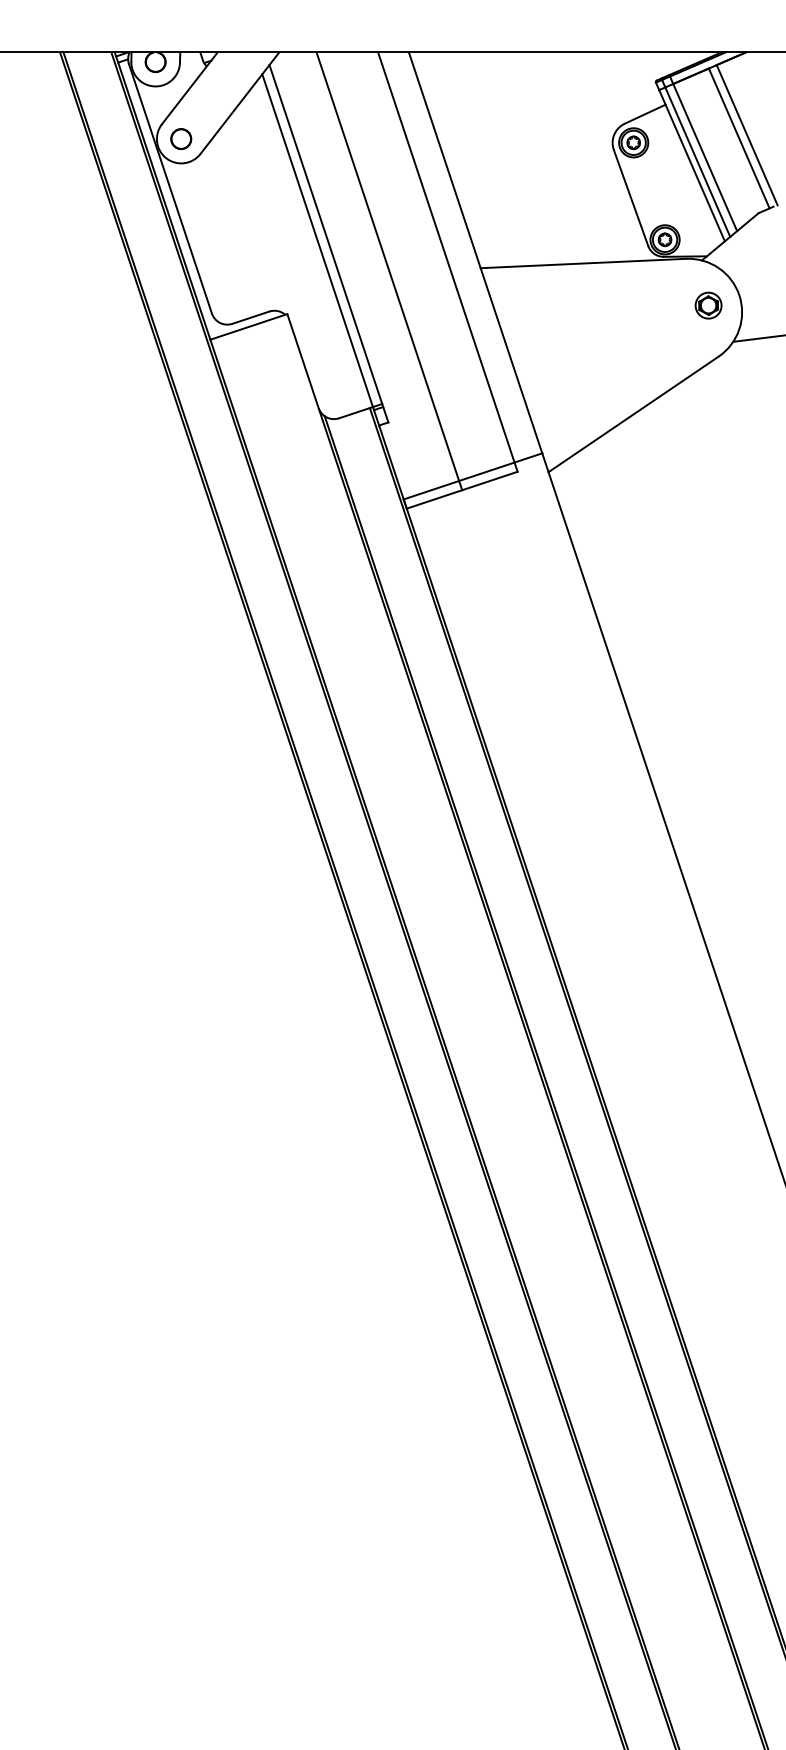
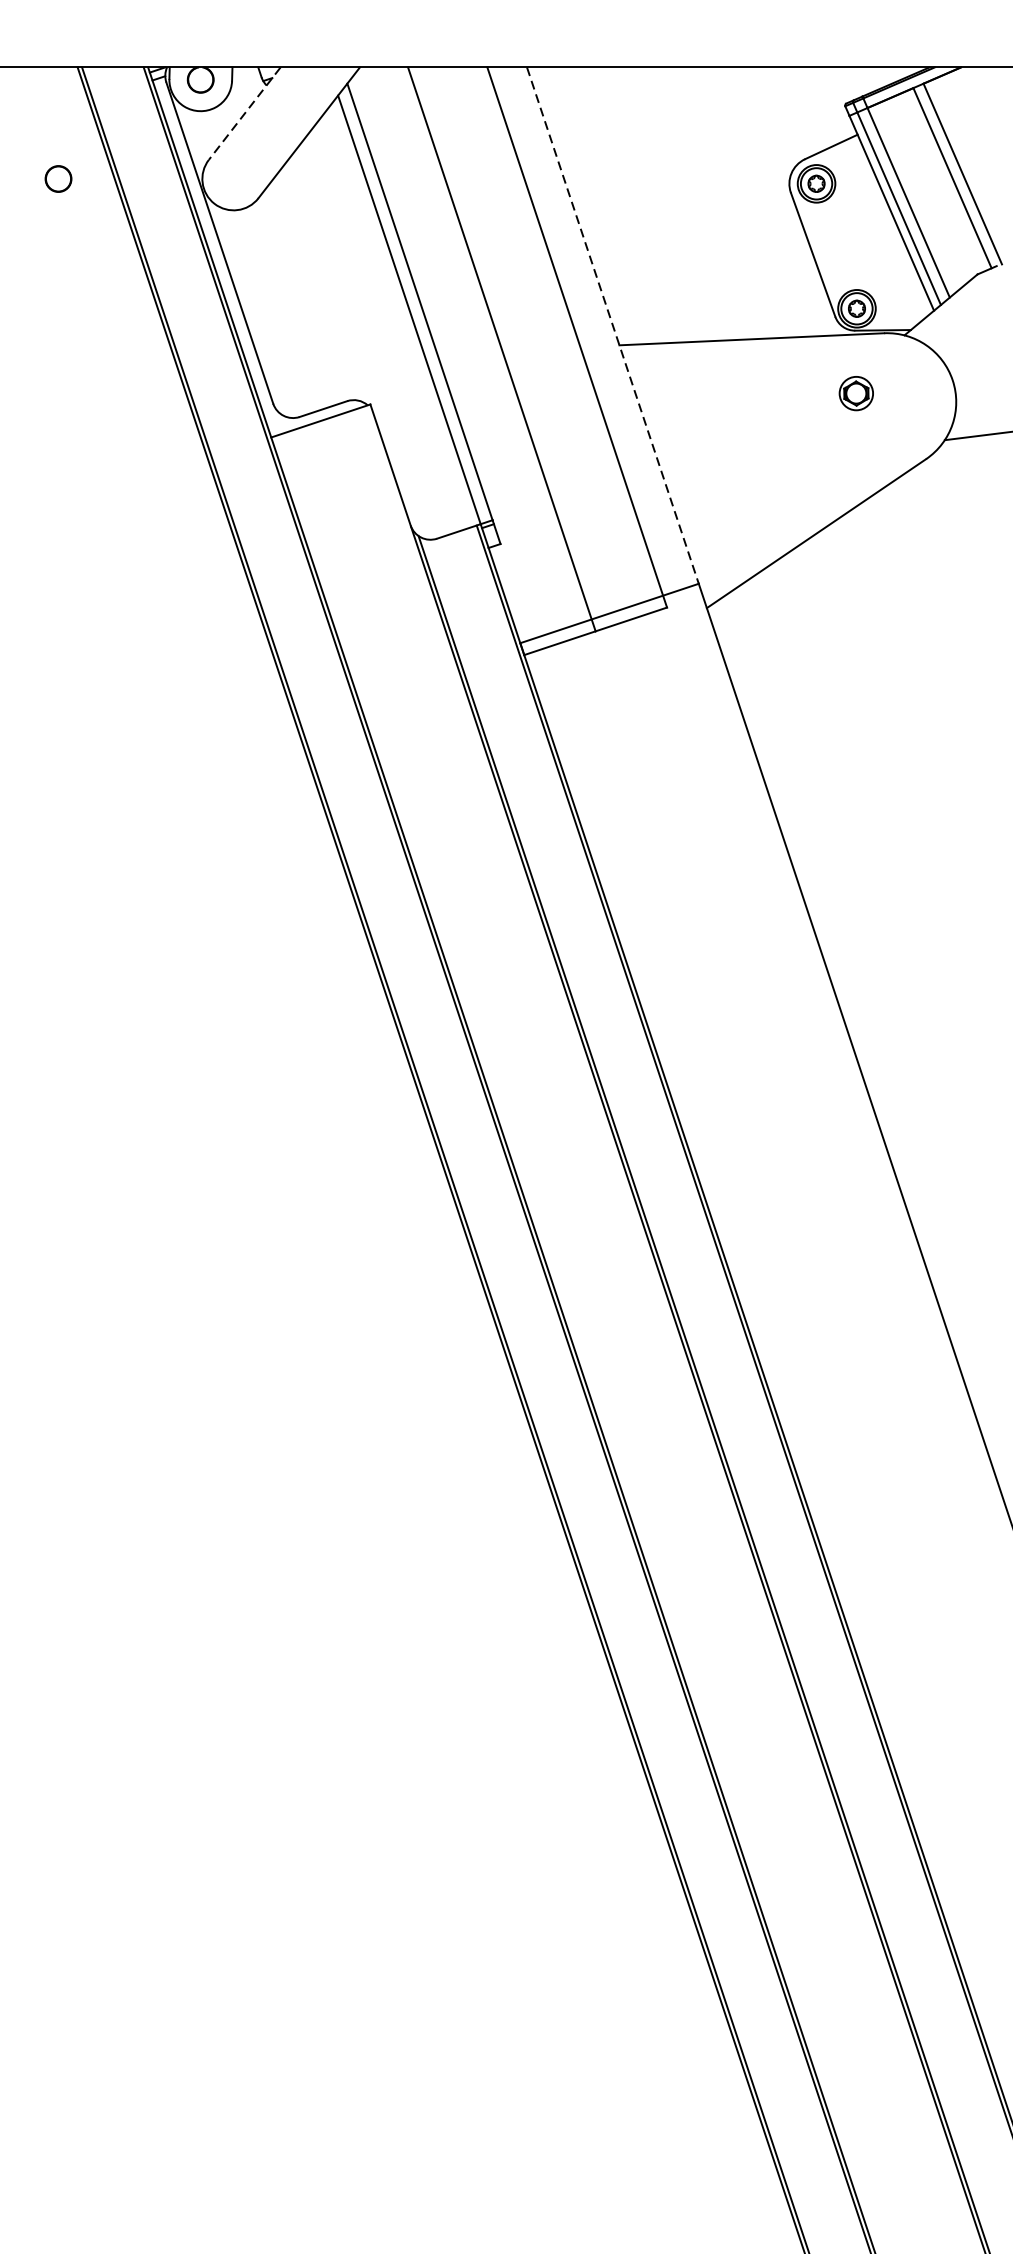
line: (189, 88) -> (244, 113), solid -> dashed
circle: (181, 138) -> (58, 178), moved
line: (475, 253) -> (612, 326), solid -> dashed
part: (708, 305) -> (856, 393), moved

